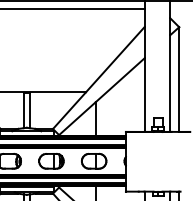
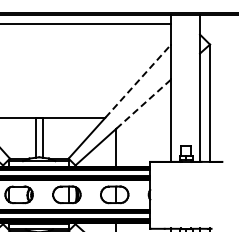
line: (115, 59) -> (138, 80), solid -> dashed
line: (119, 80) -> (143, 104), solid -> dashed

